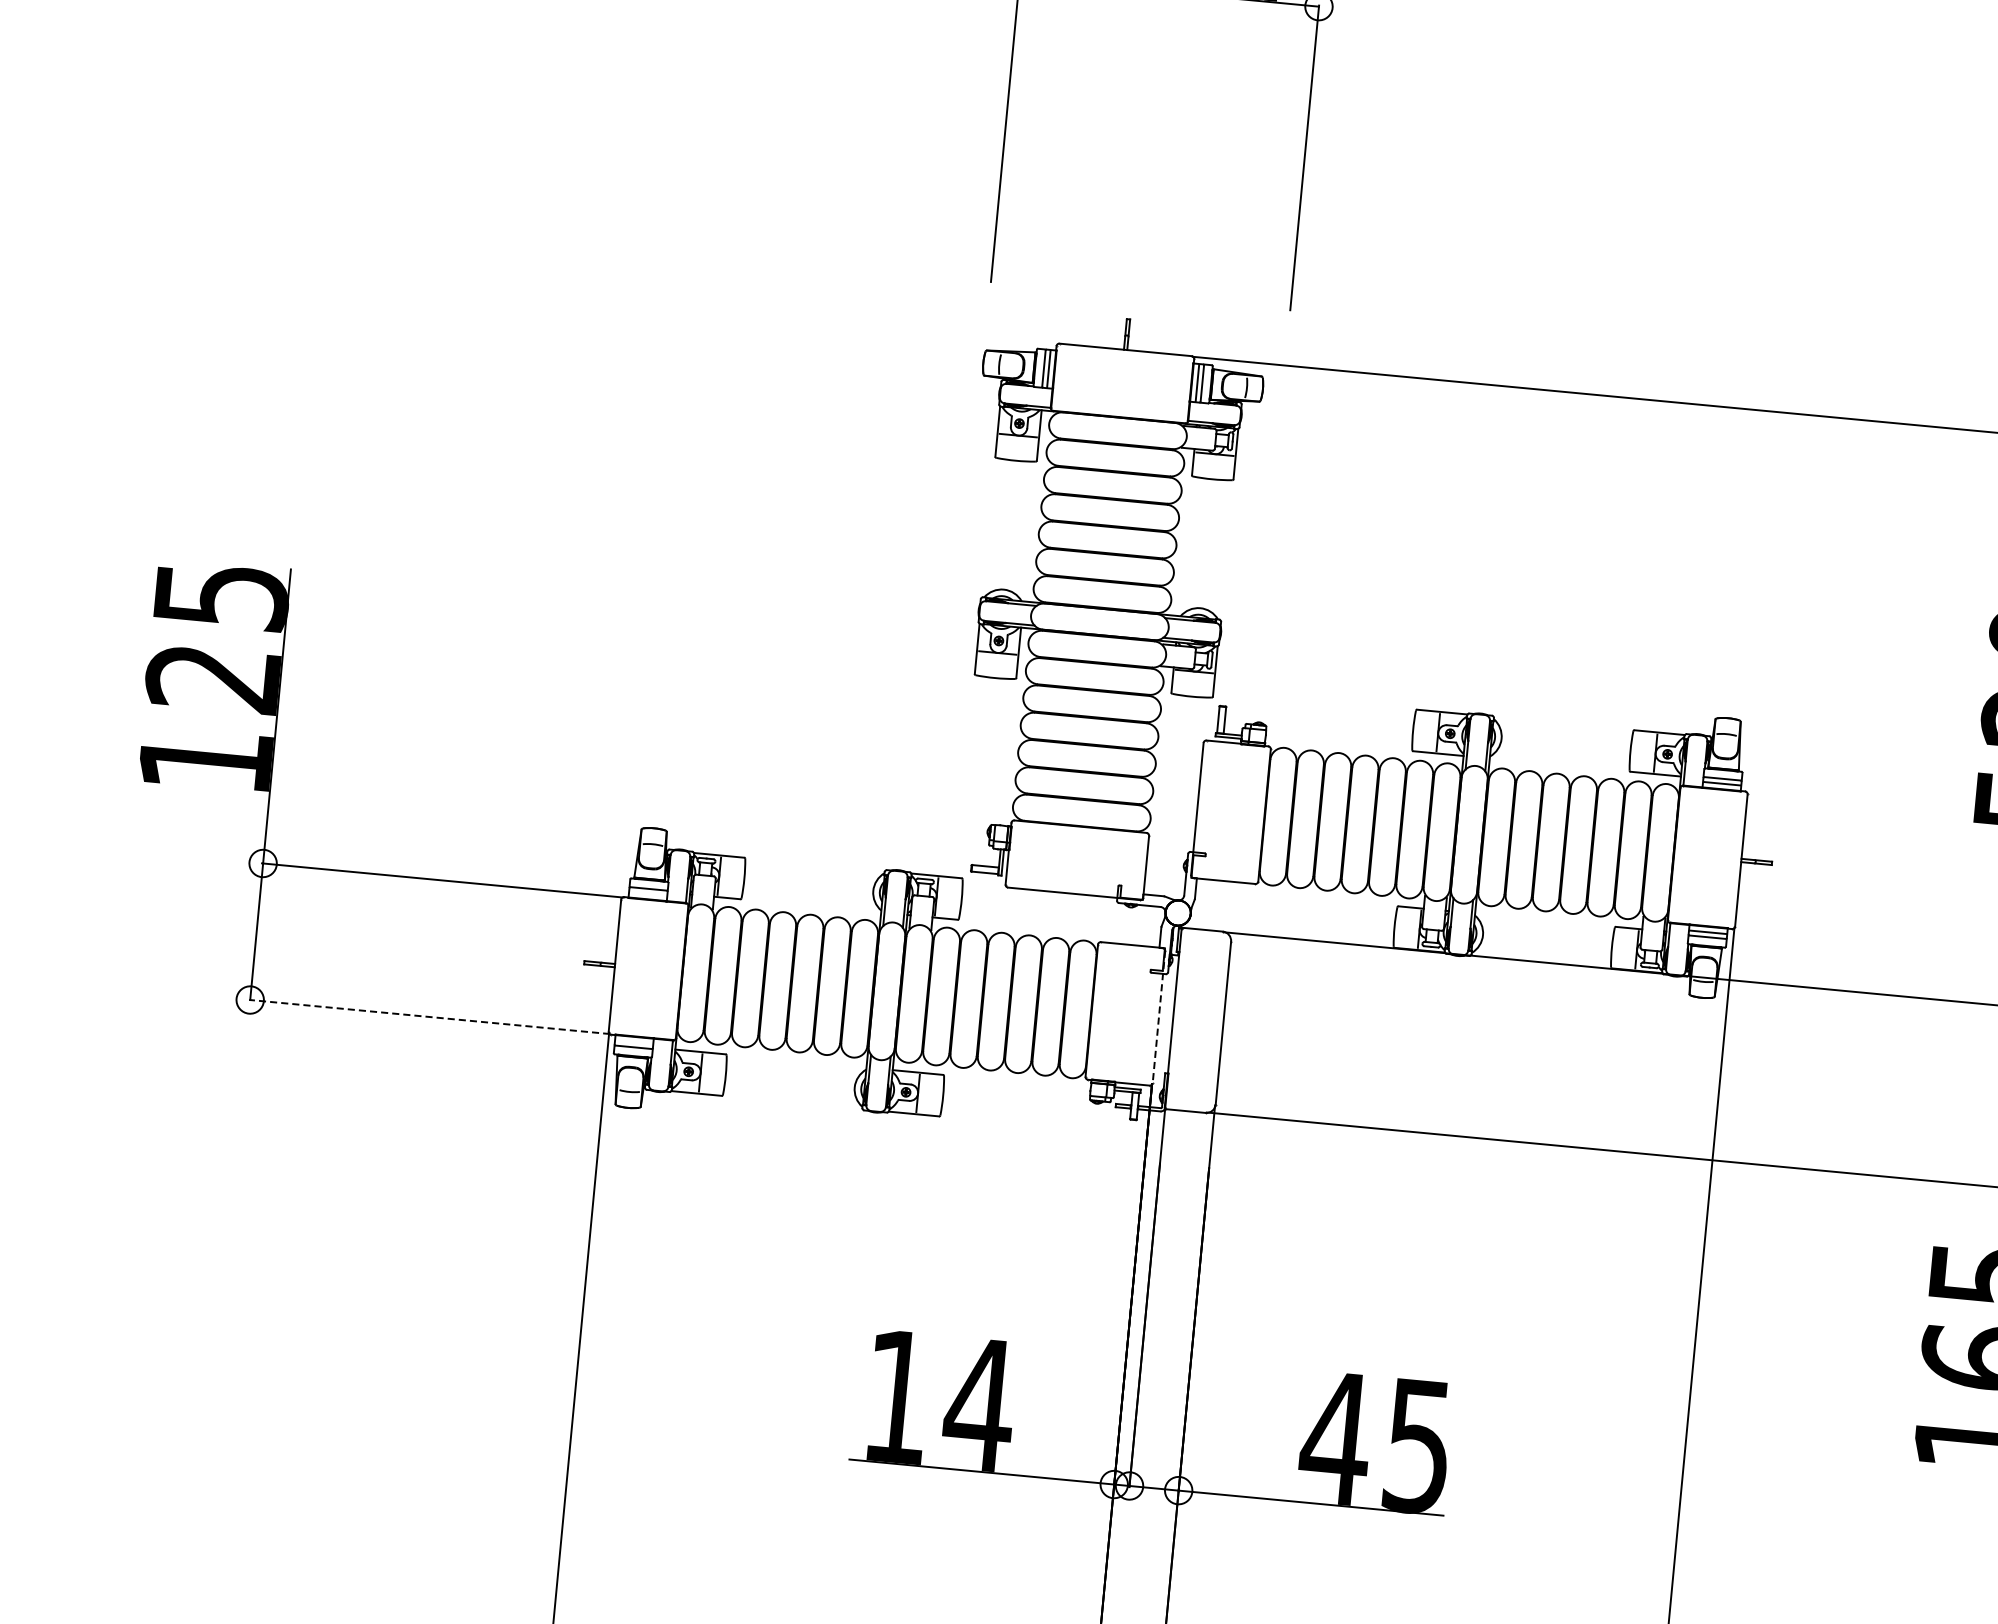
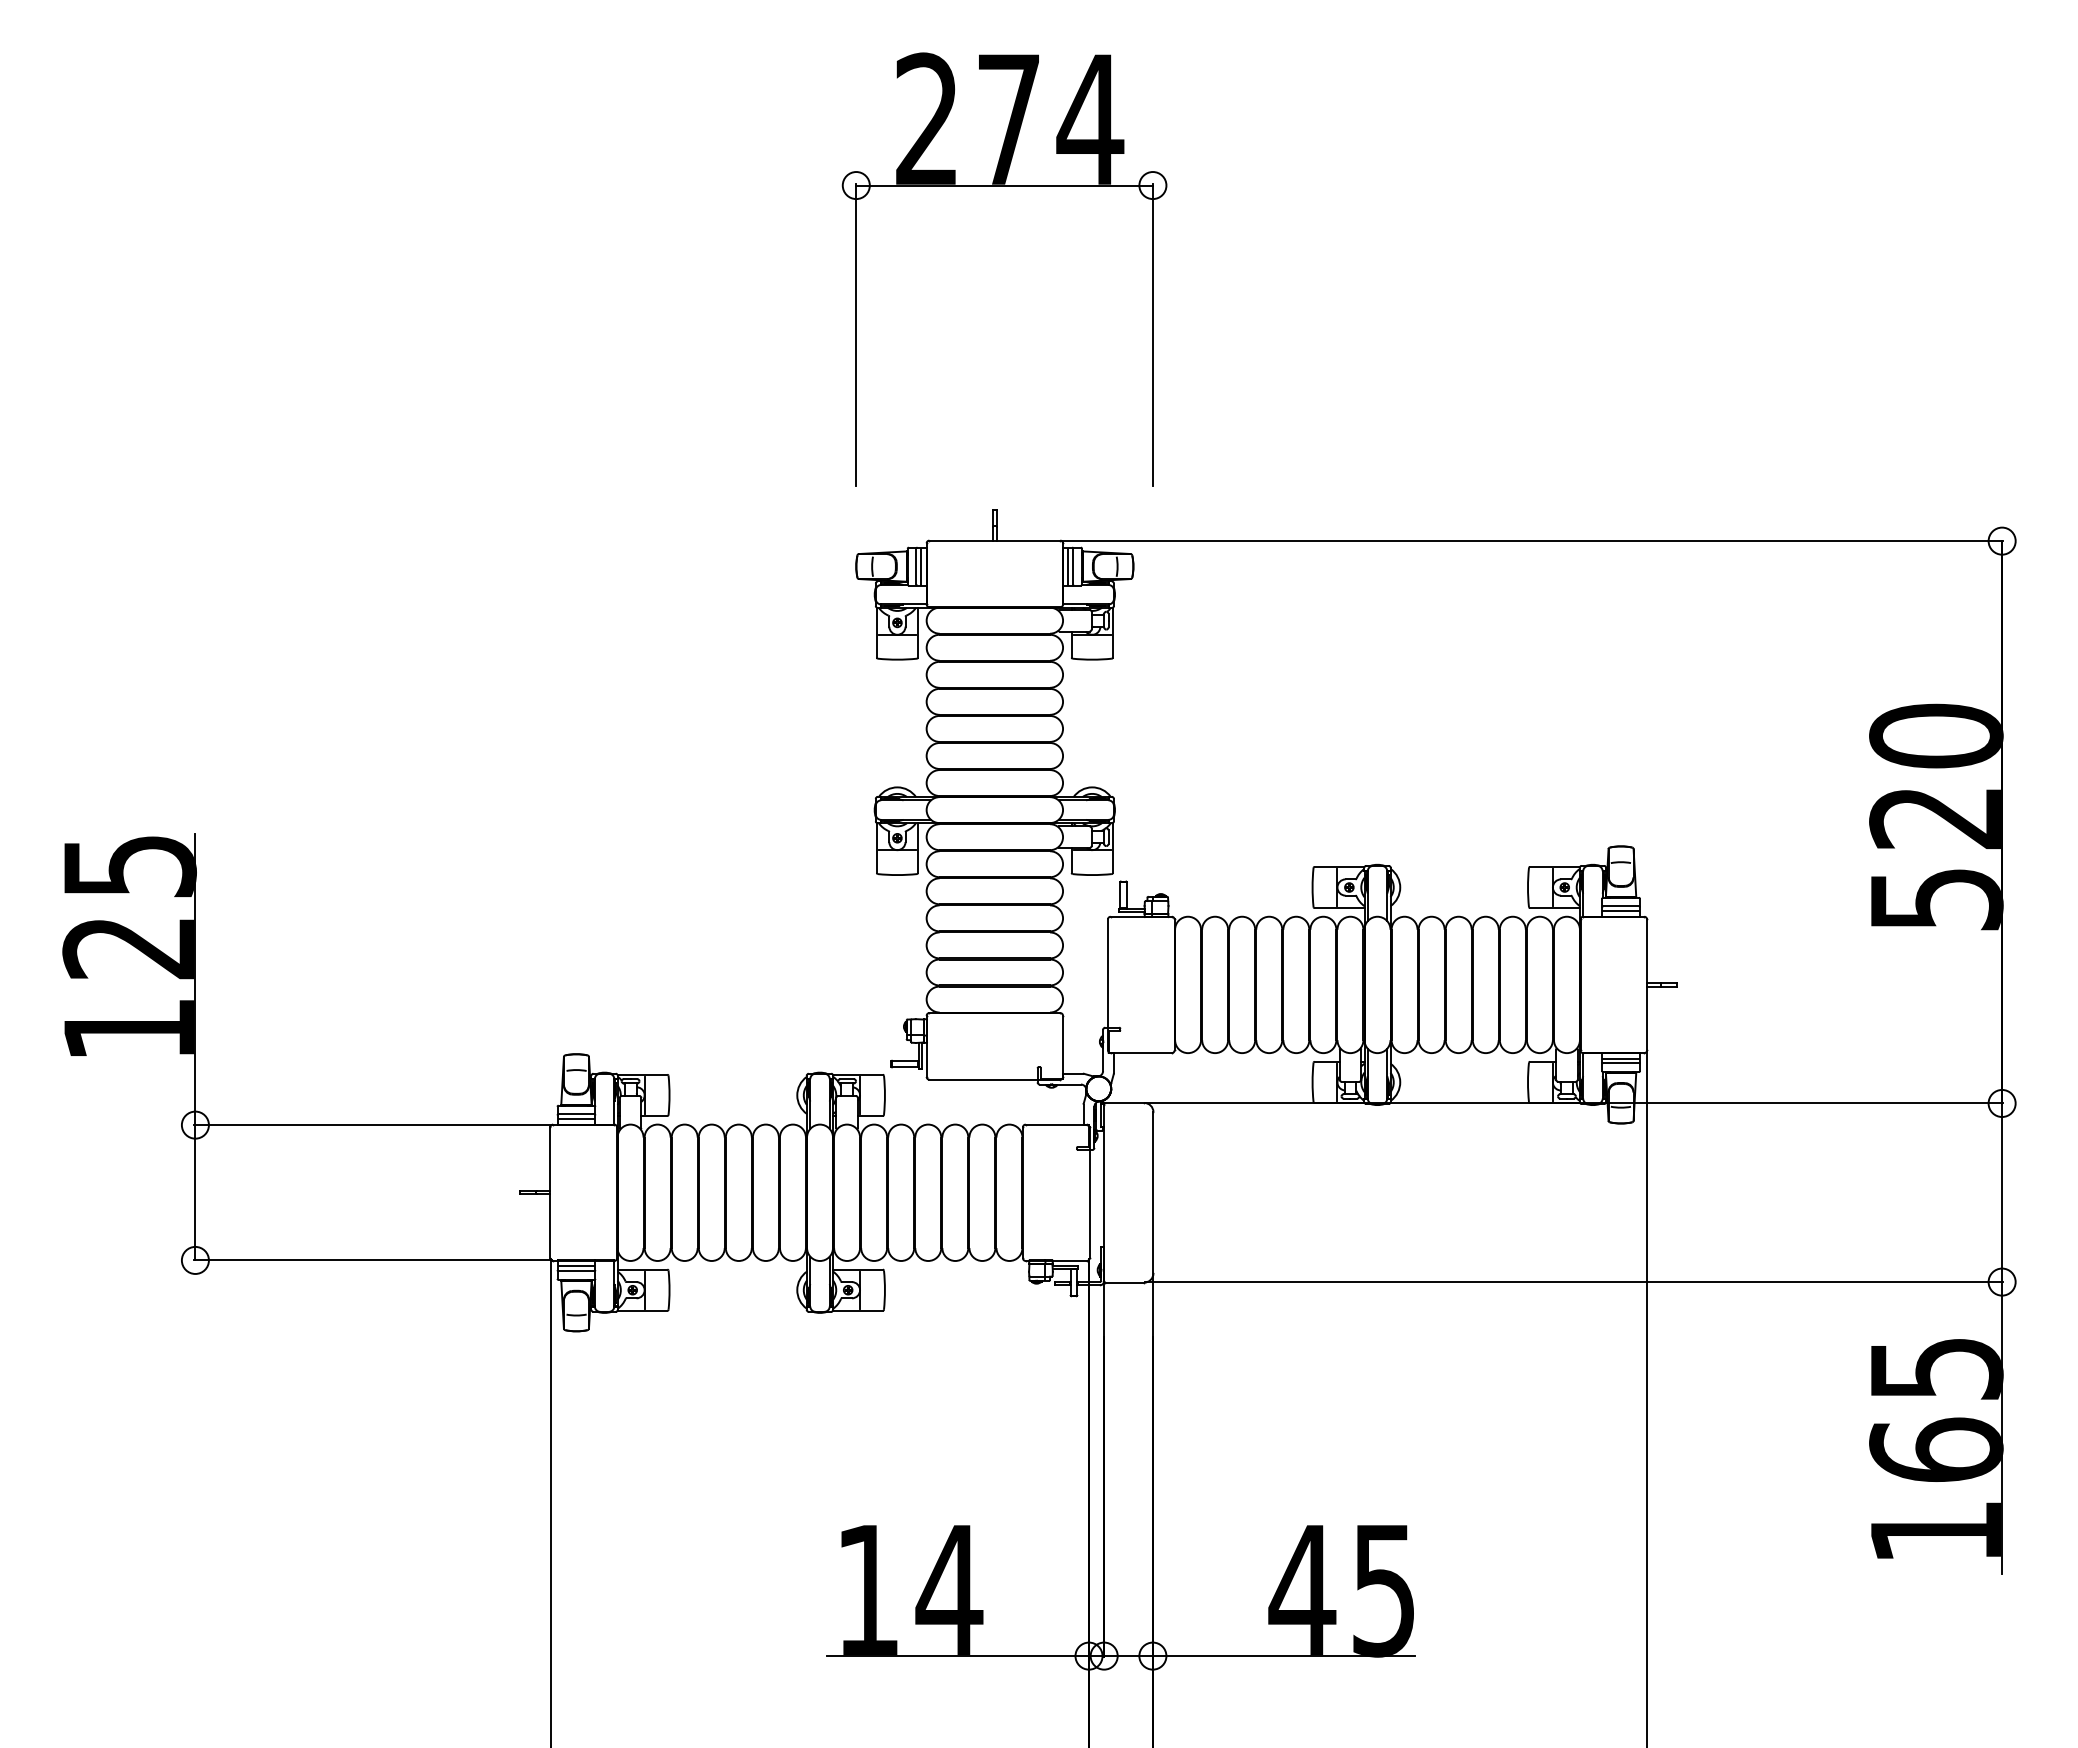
line: (648, 894) -> (576, 1119), added
line: (429, 1017) -> (373, 1260), dashed -> solid
line: (1158, 1017) -> (1089, 1193), dashed -> solid
line: (634, 1042) -> (576, 1266), added

